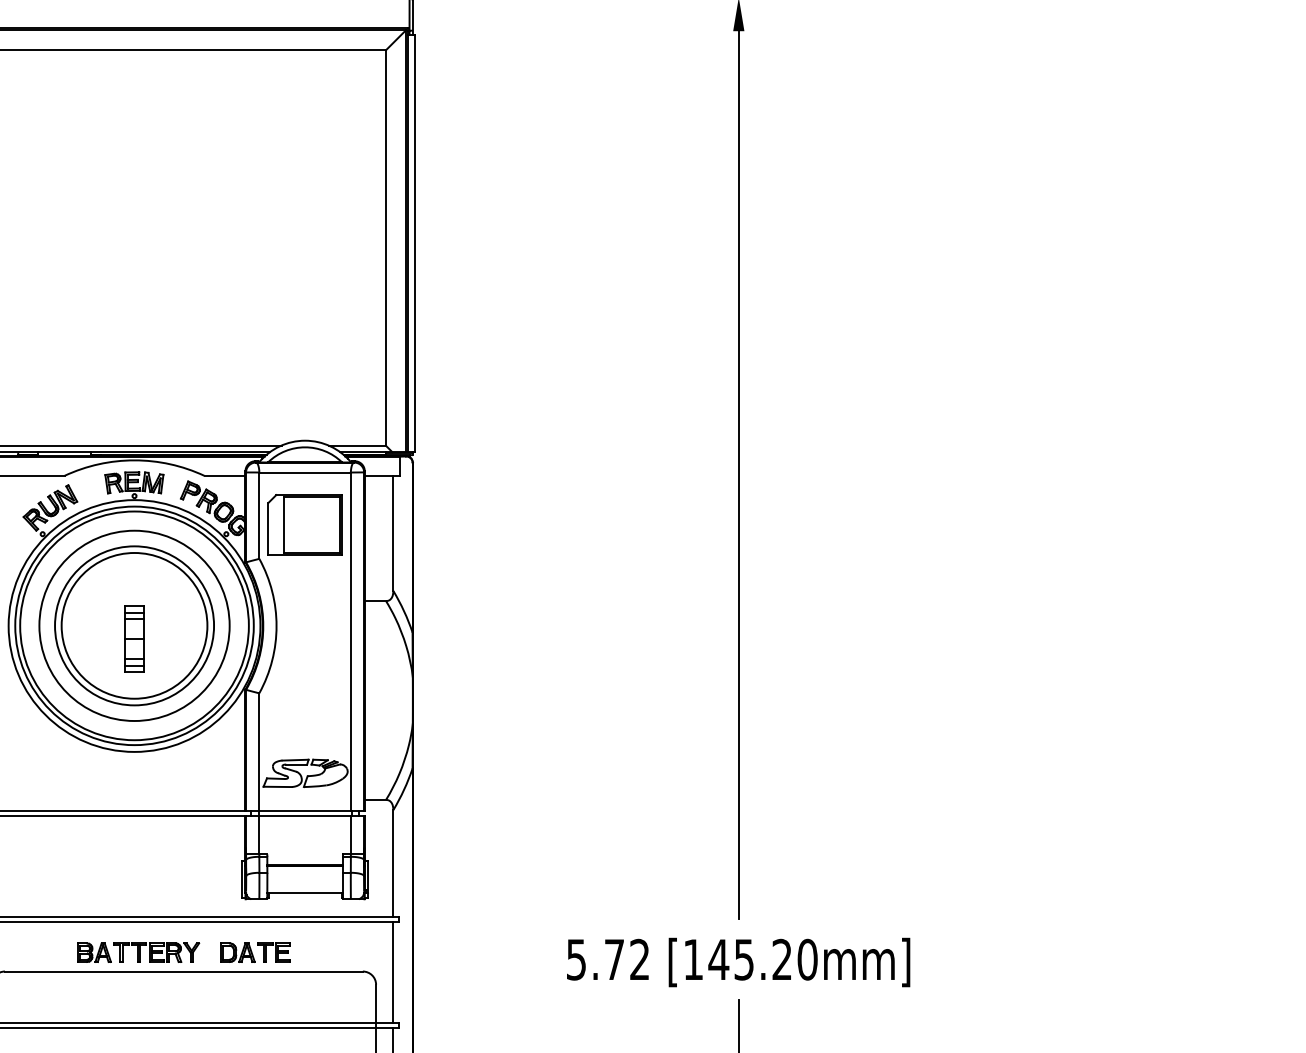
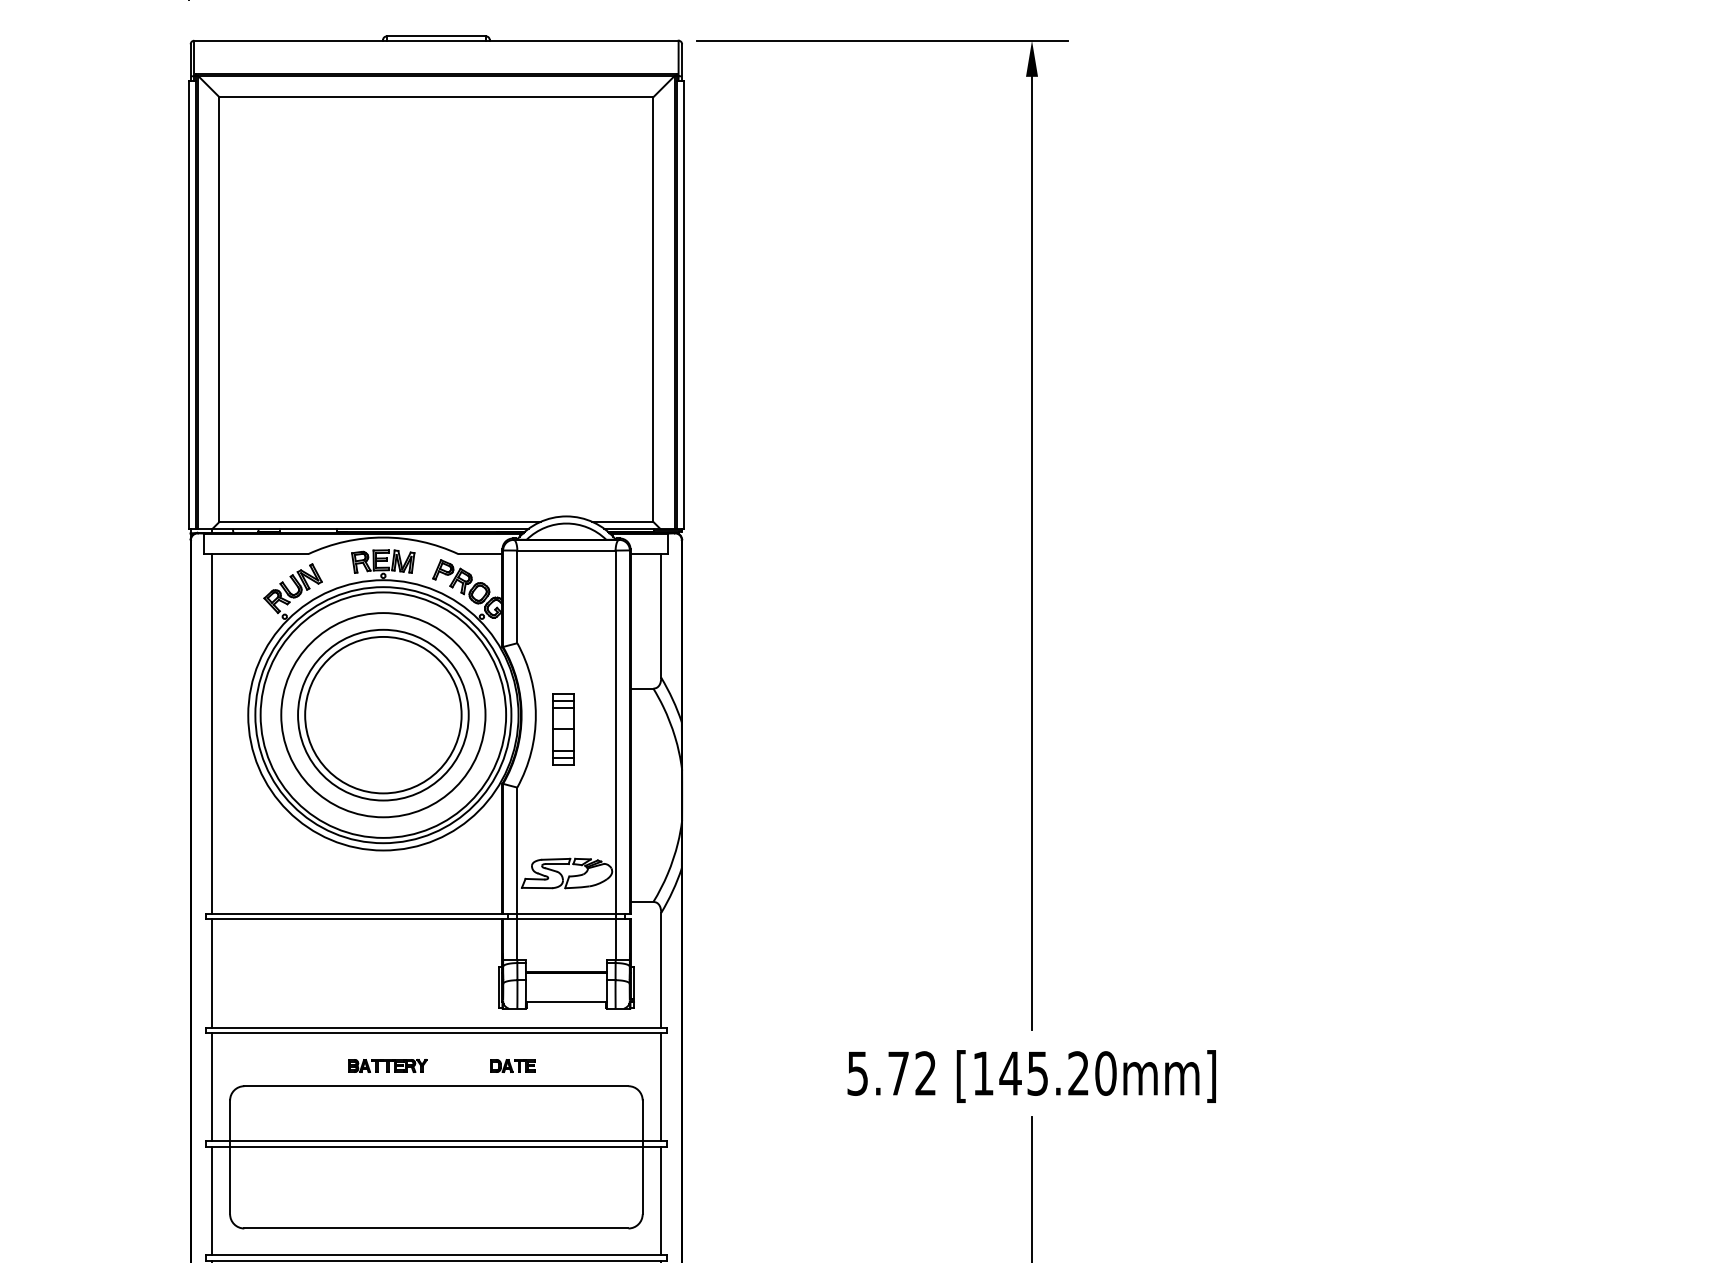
part: (305, 524) -> (566, 606), removed
part: (134, 639) -> (563, 729), moved
part: (138, 952) -> (387, 1065), size x0.6
part: (254, 952) -> (512, 1065), size x0.6

